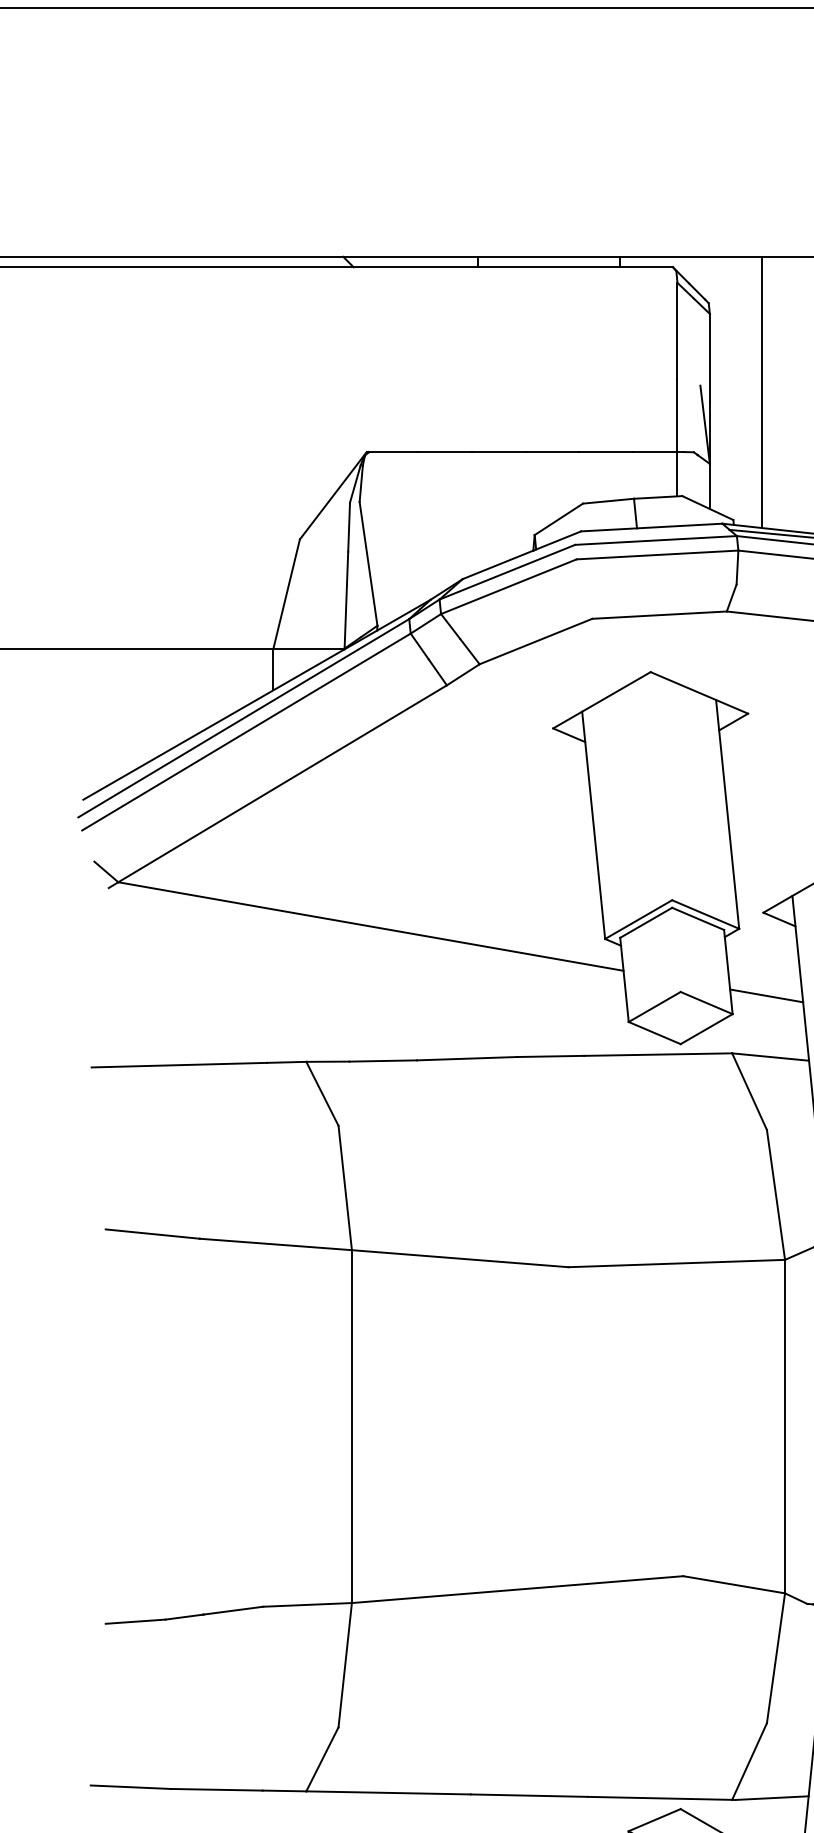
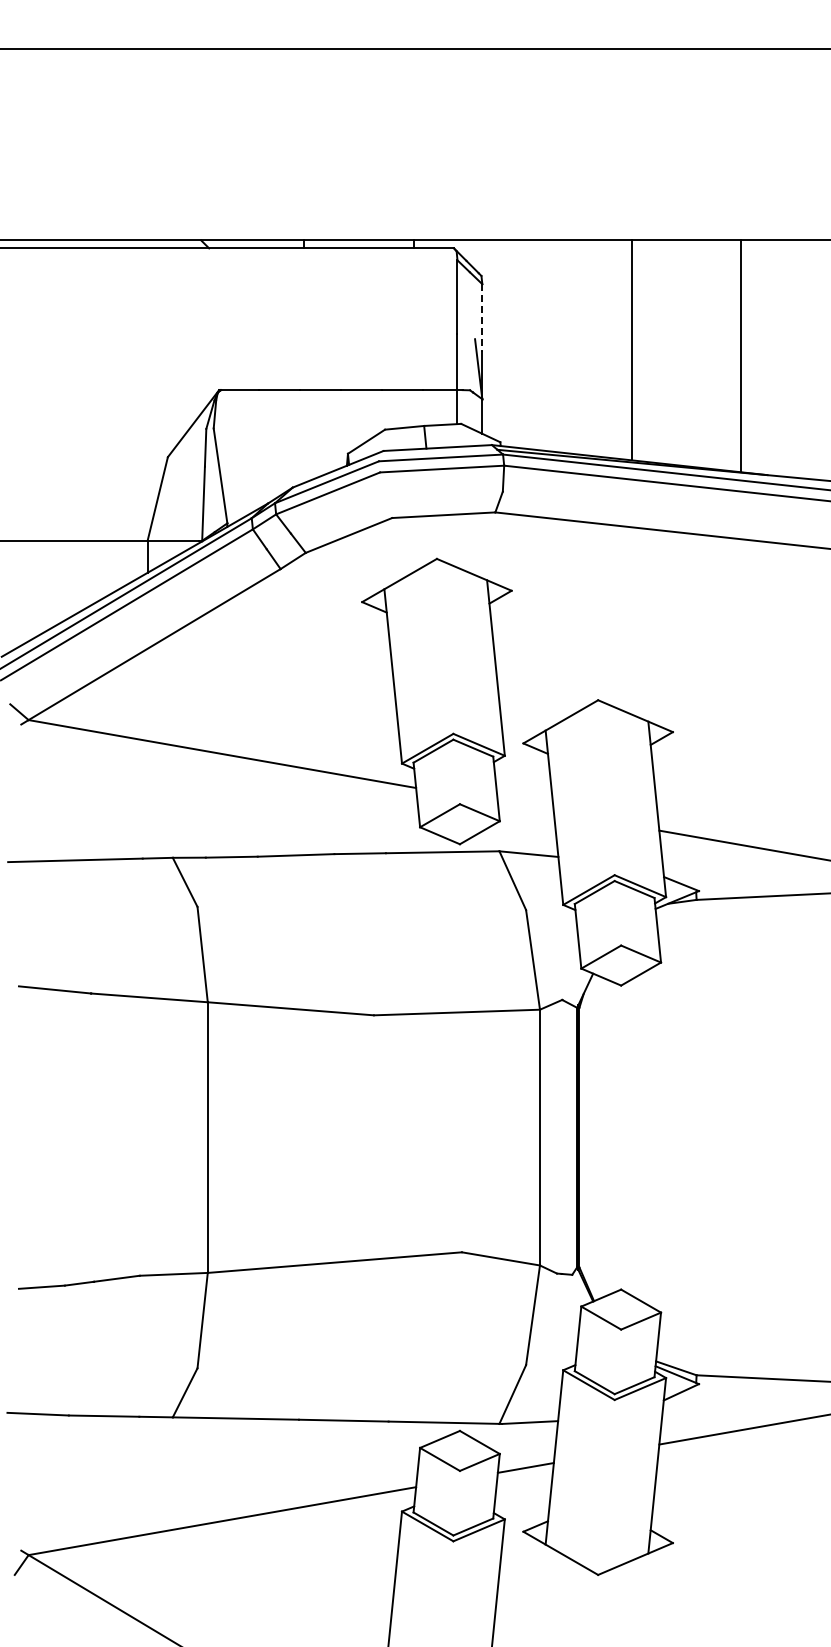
line: (710, 357) -> (482, 317), solid -> dashed
line: (762, 392) -> (522, 344), removed
line: (766, 996) -> (525, 807), removed

